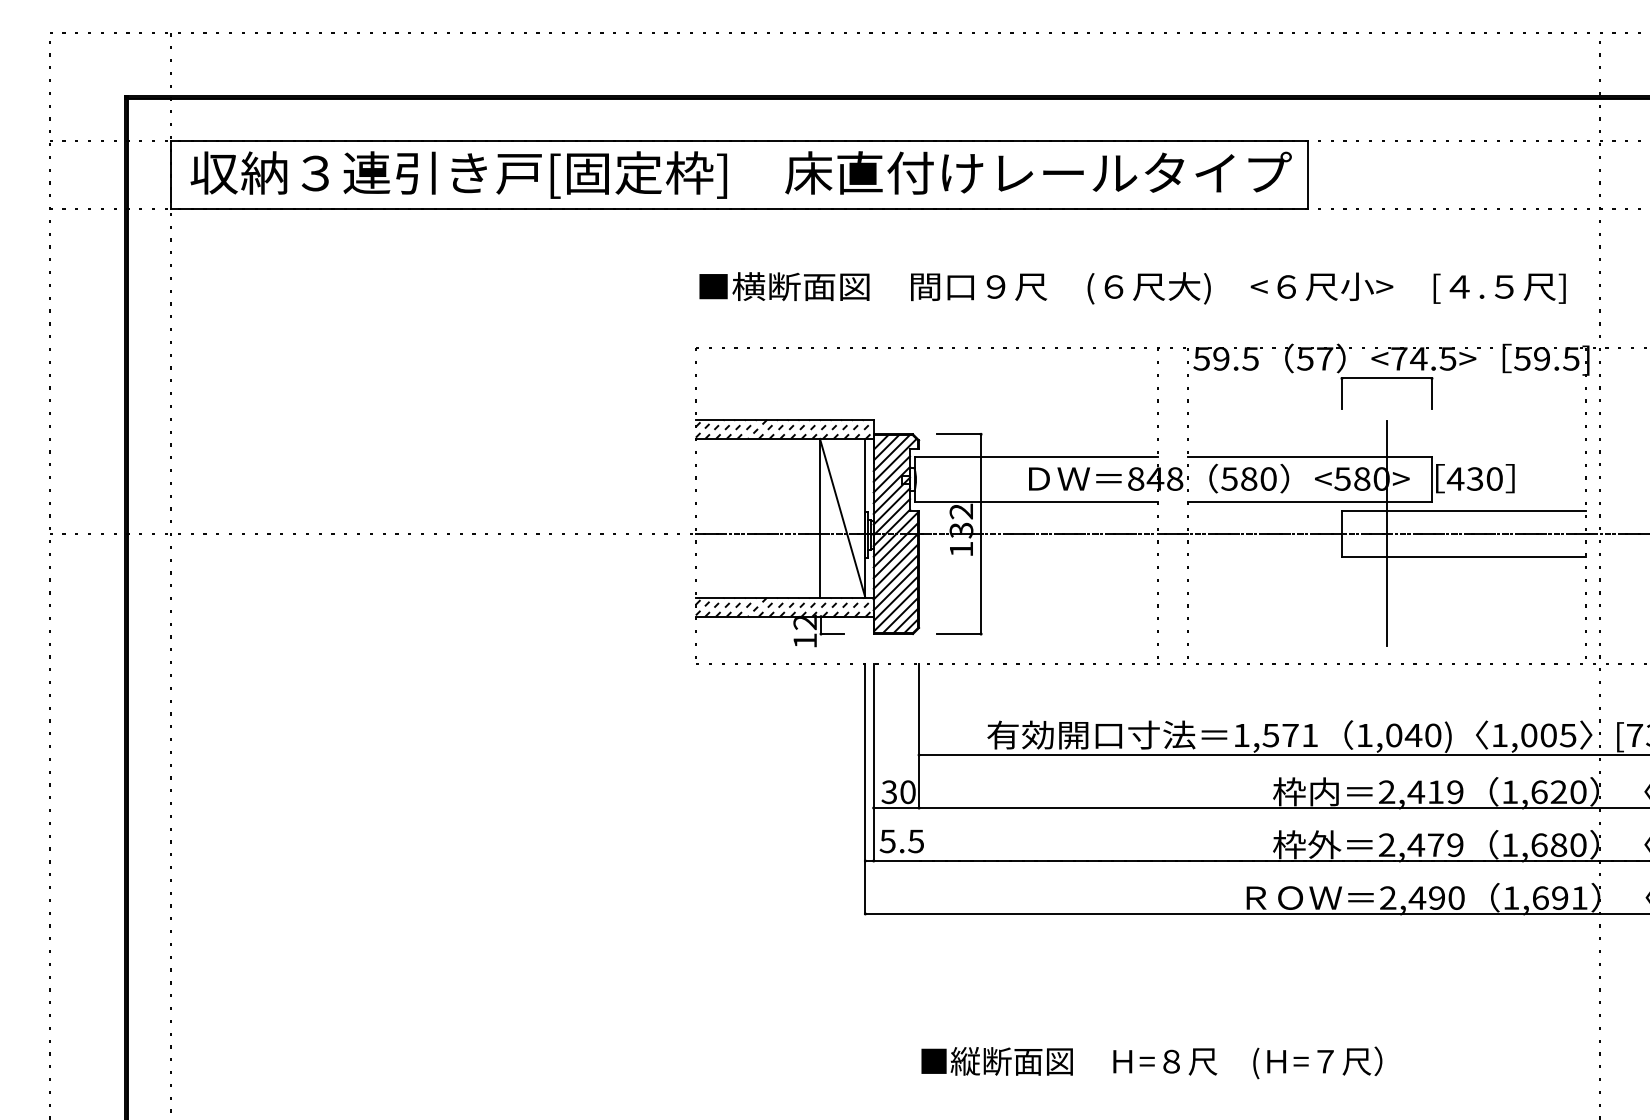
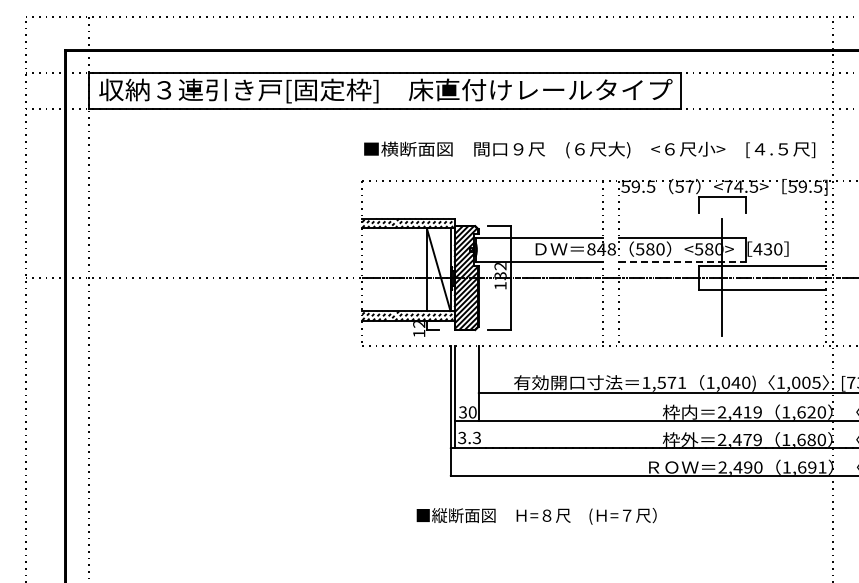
line: (1310, 502) -> (682, 261), solid -> dashed
text: (901, 840) -> (469, 437), 5.5 -> 3.3
text: (1151, 1063) -> (536, 516), moved

